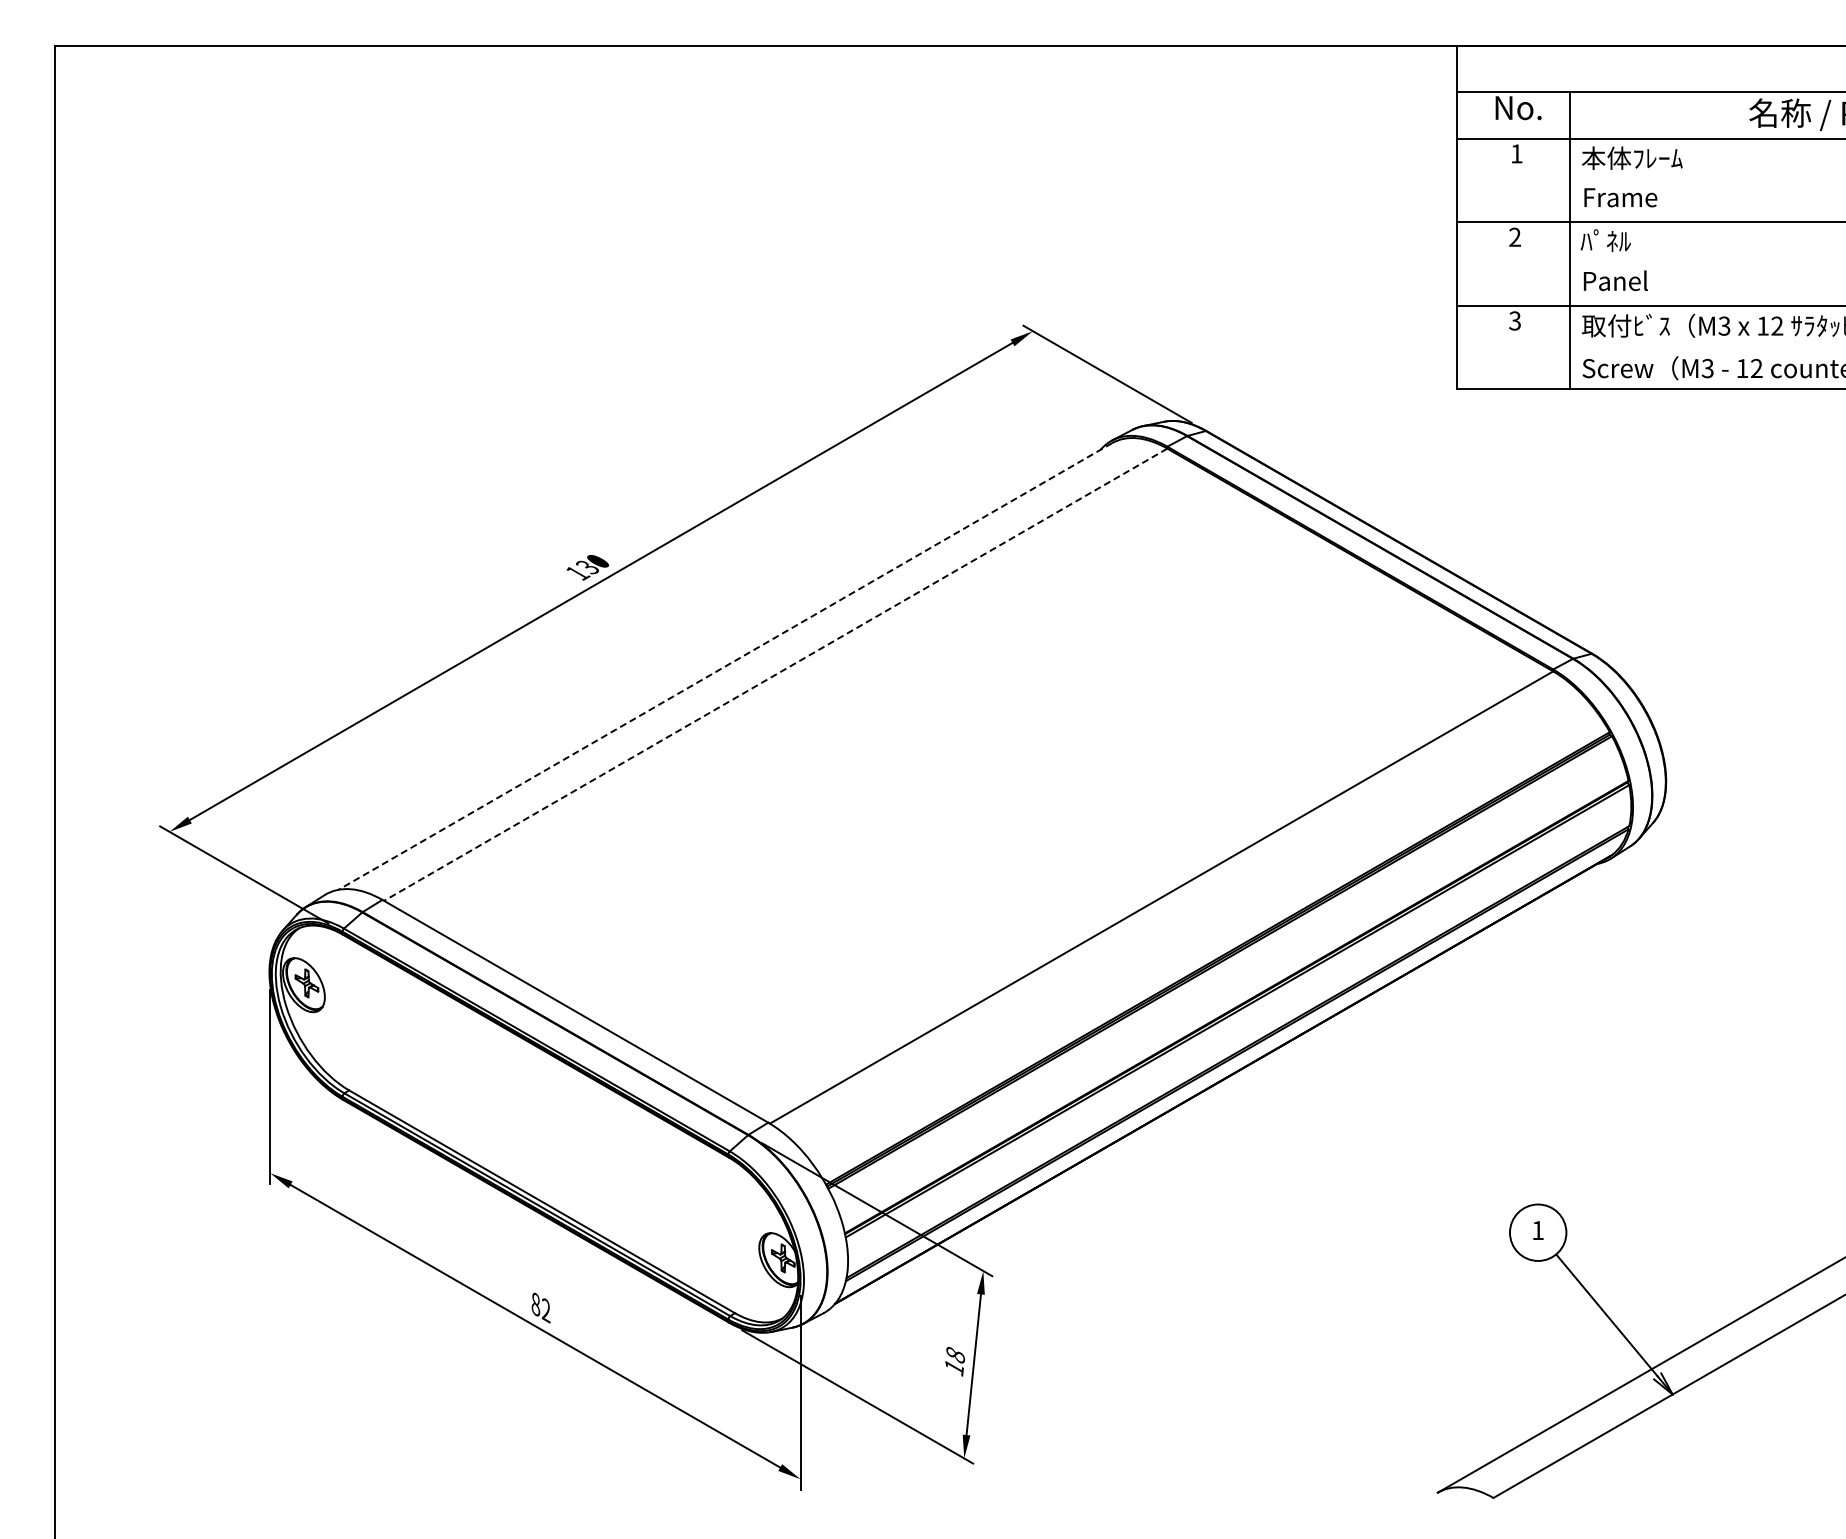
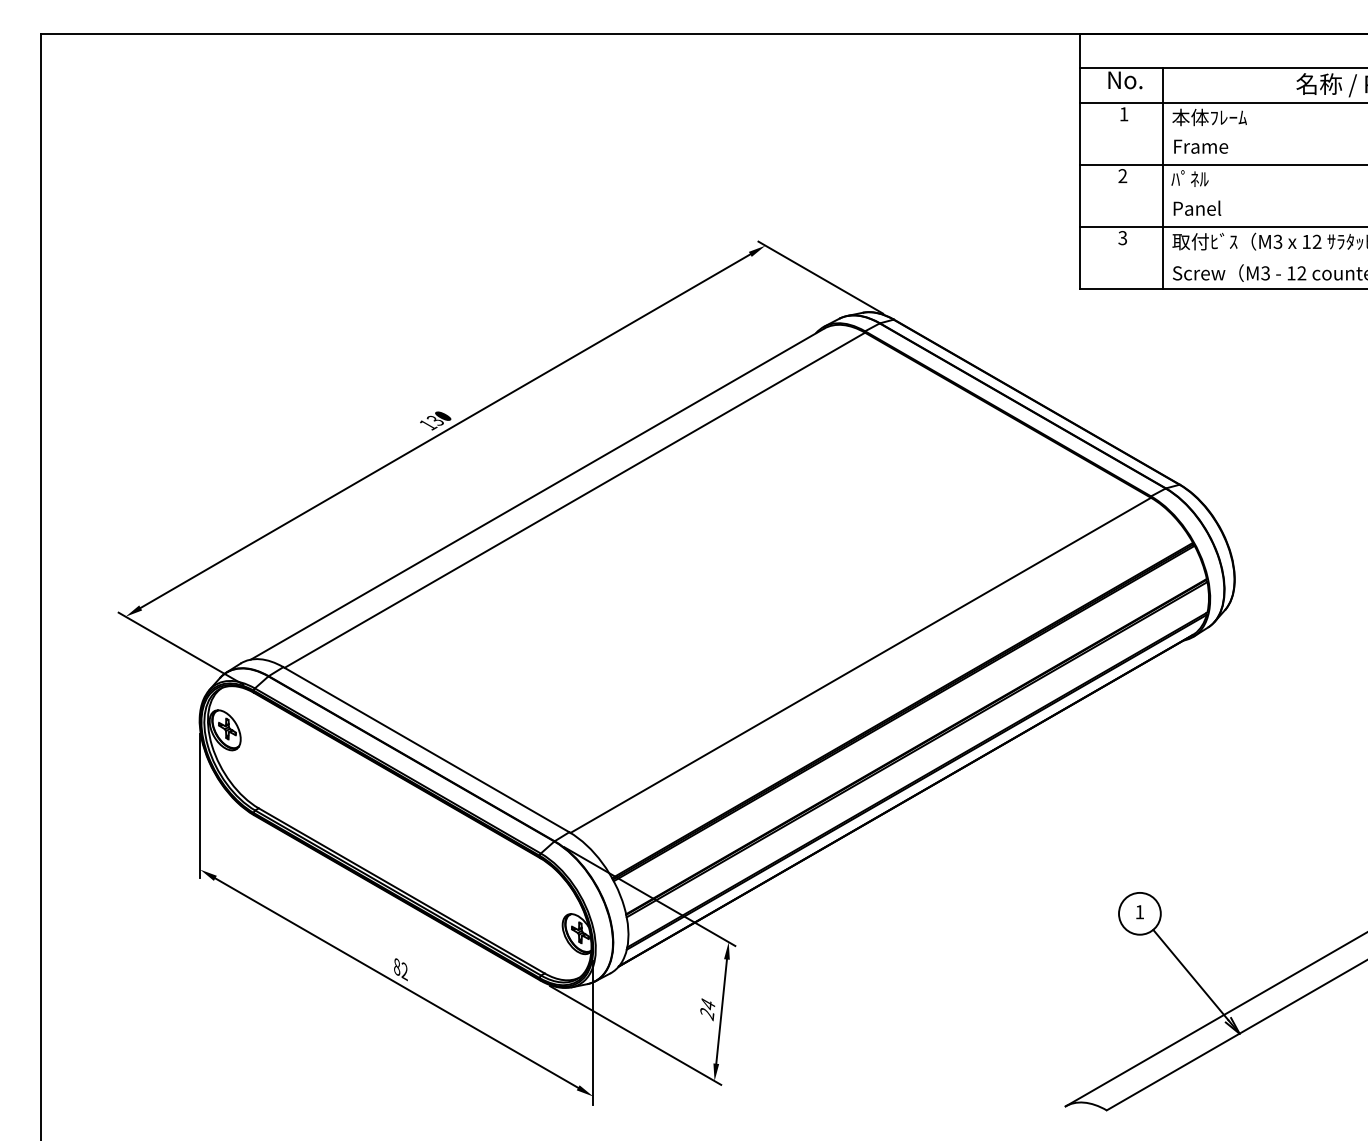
line: (725, 666) -> (537, 494), dashed -> solid
line: (775, 675) -> (574, 500), dashed -> solid
text: (955, 1361) -> (708, 1009), 18 -> 24

